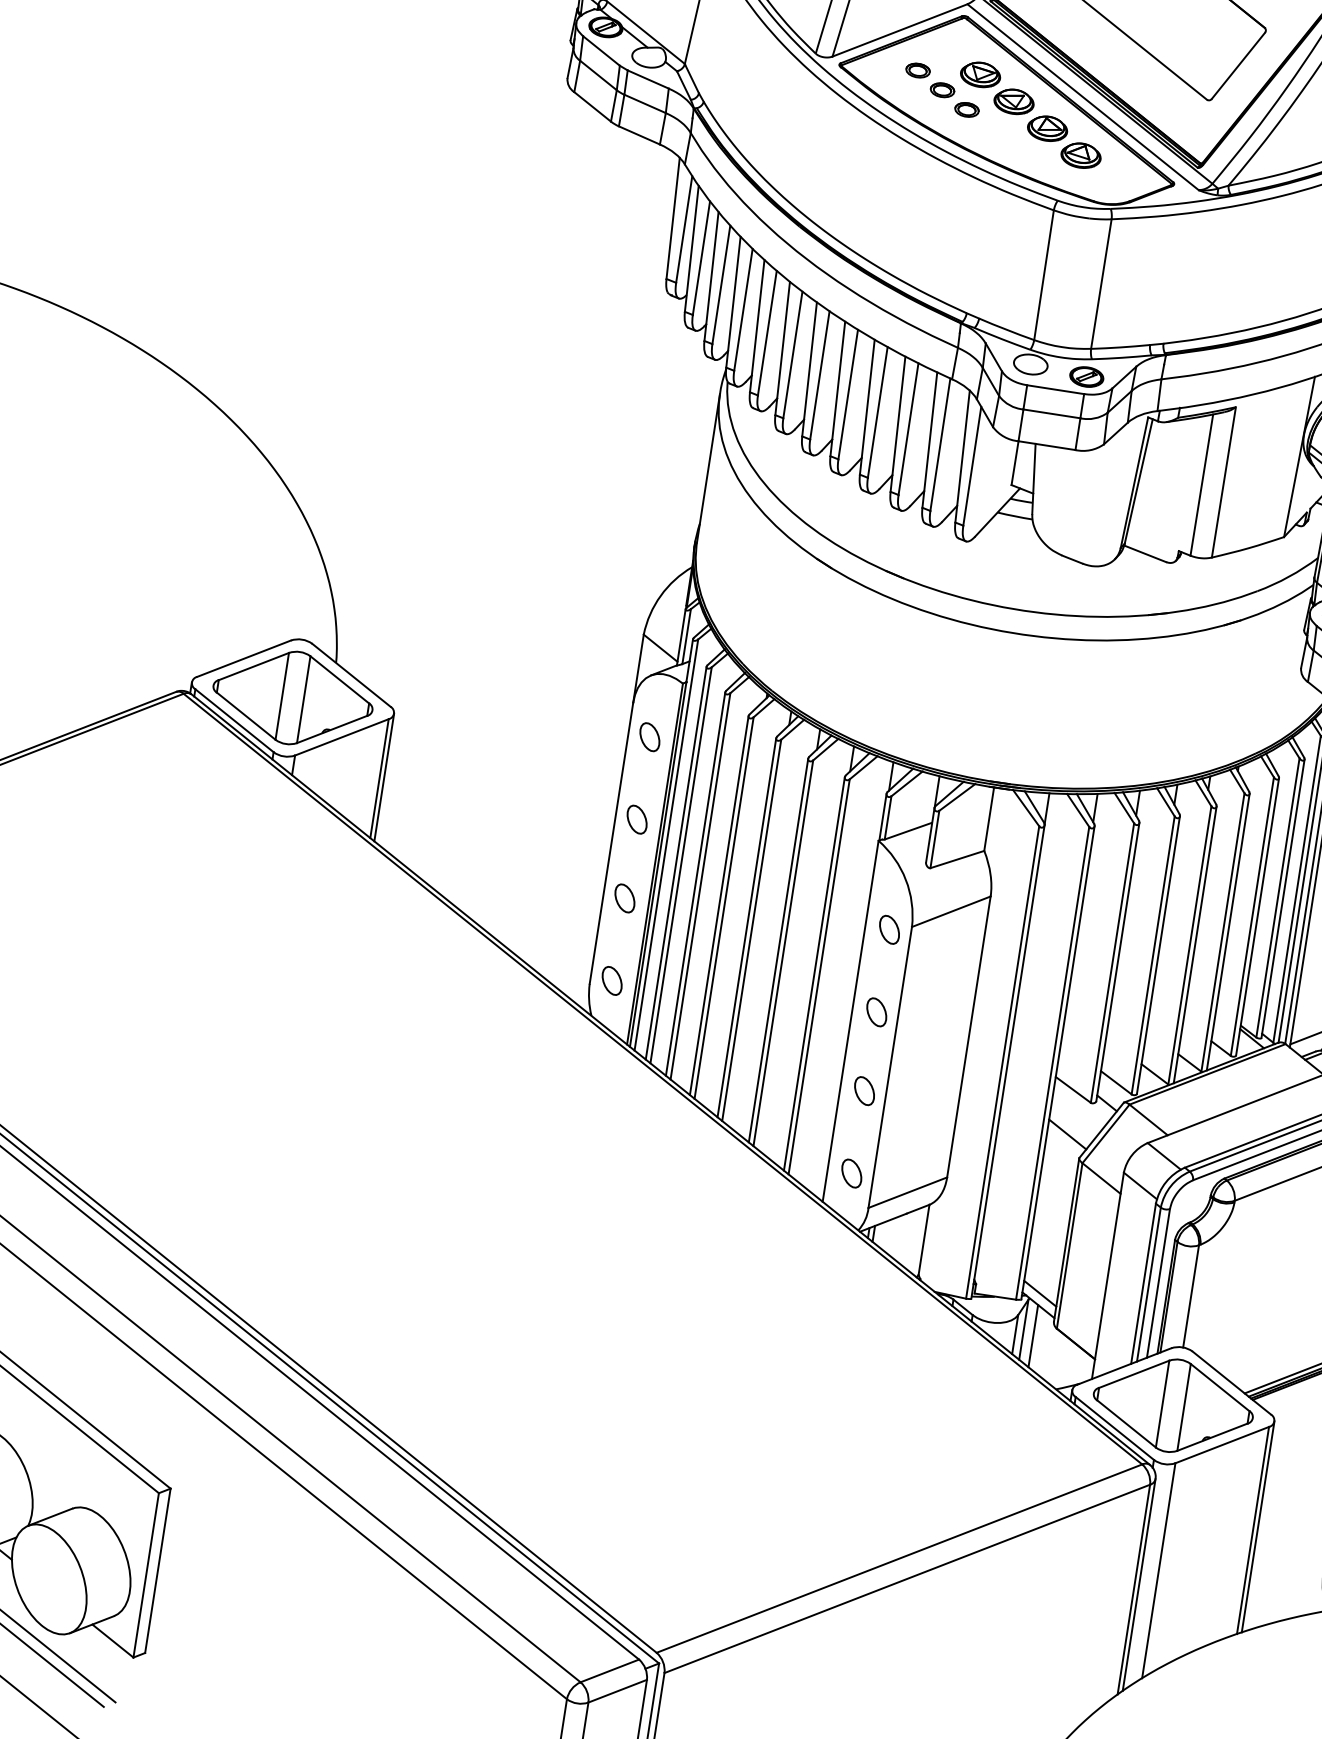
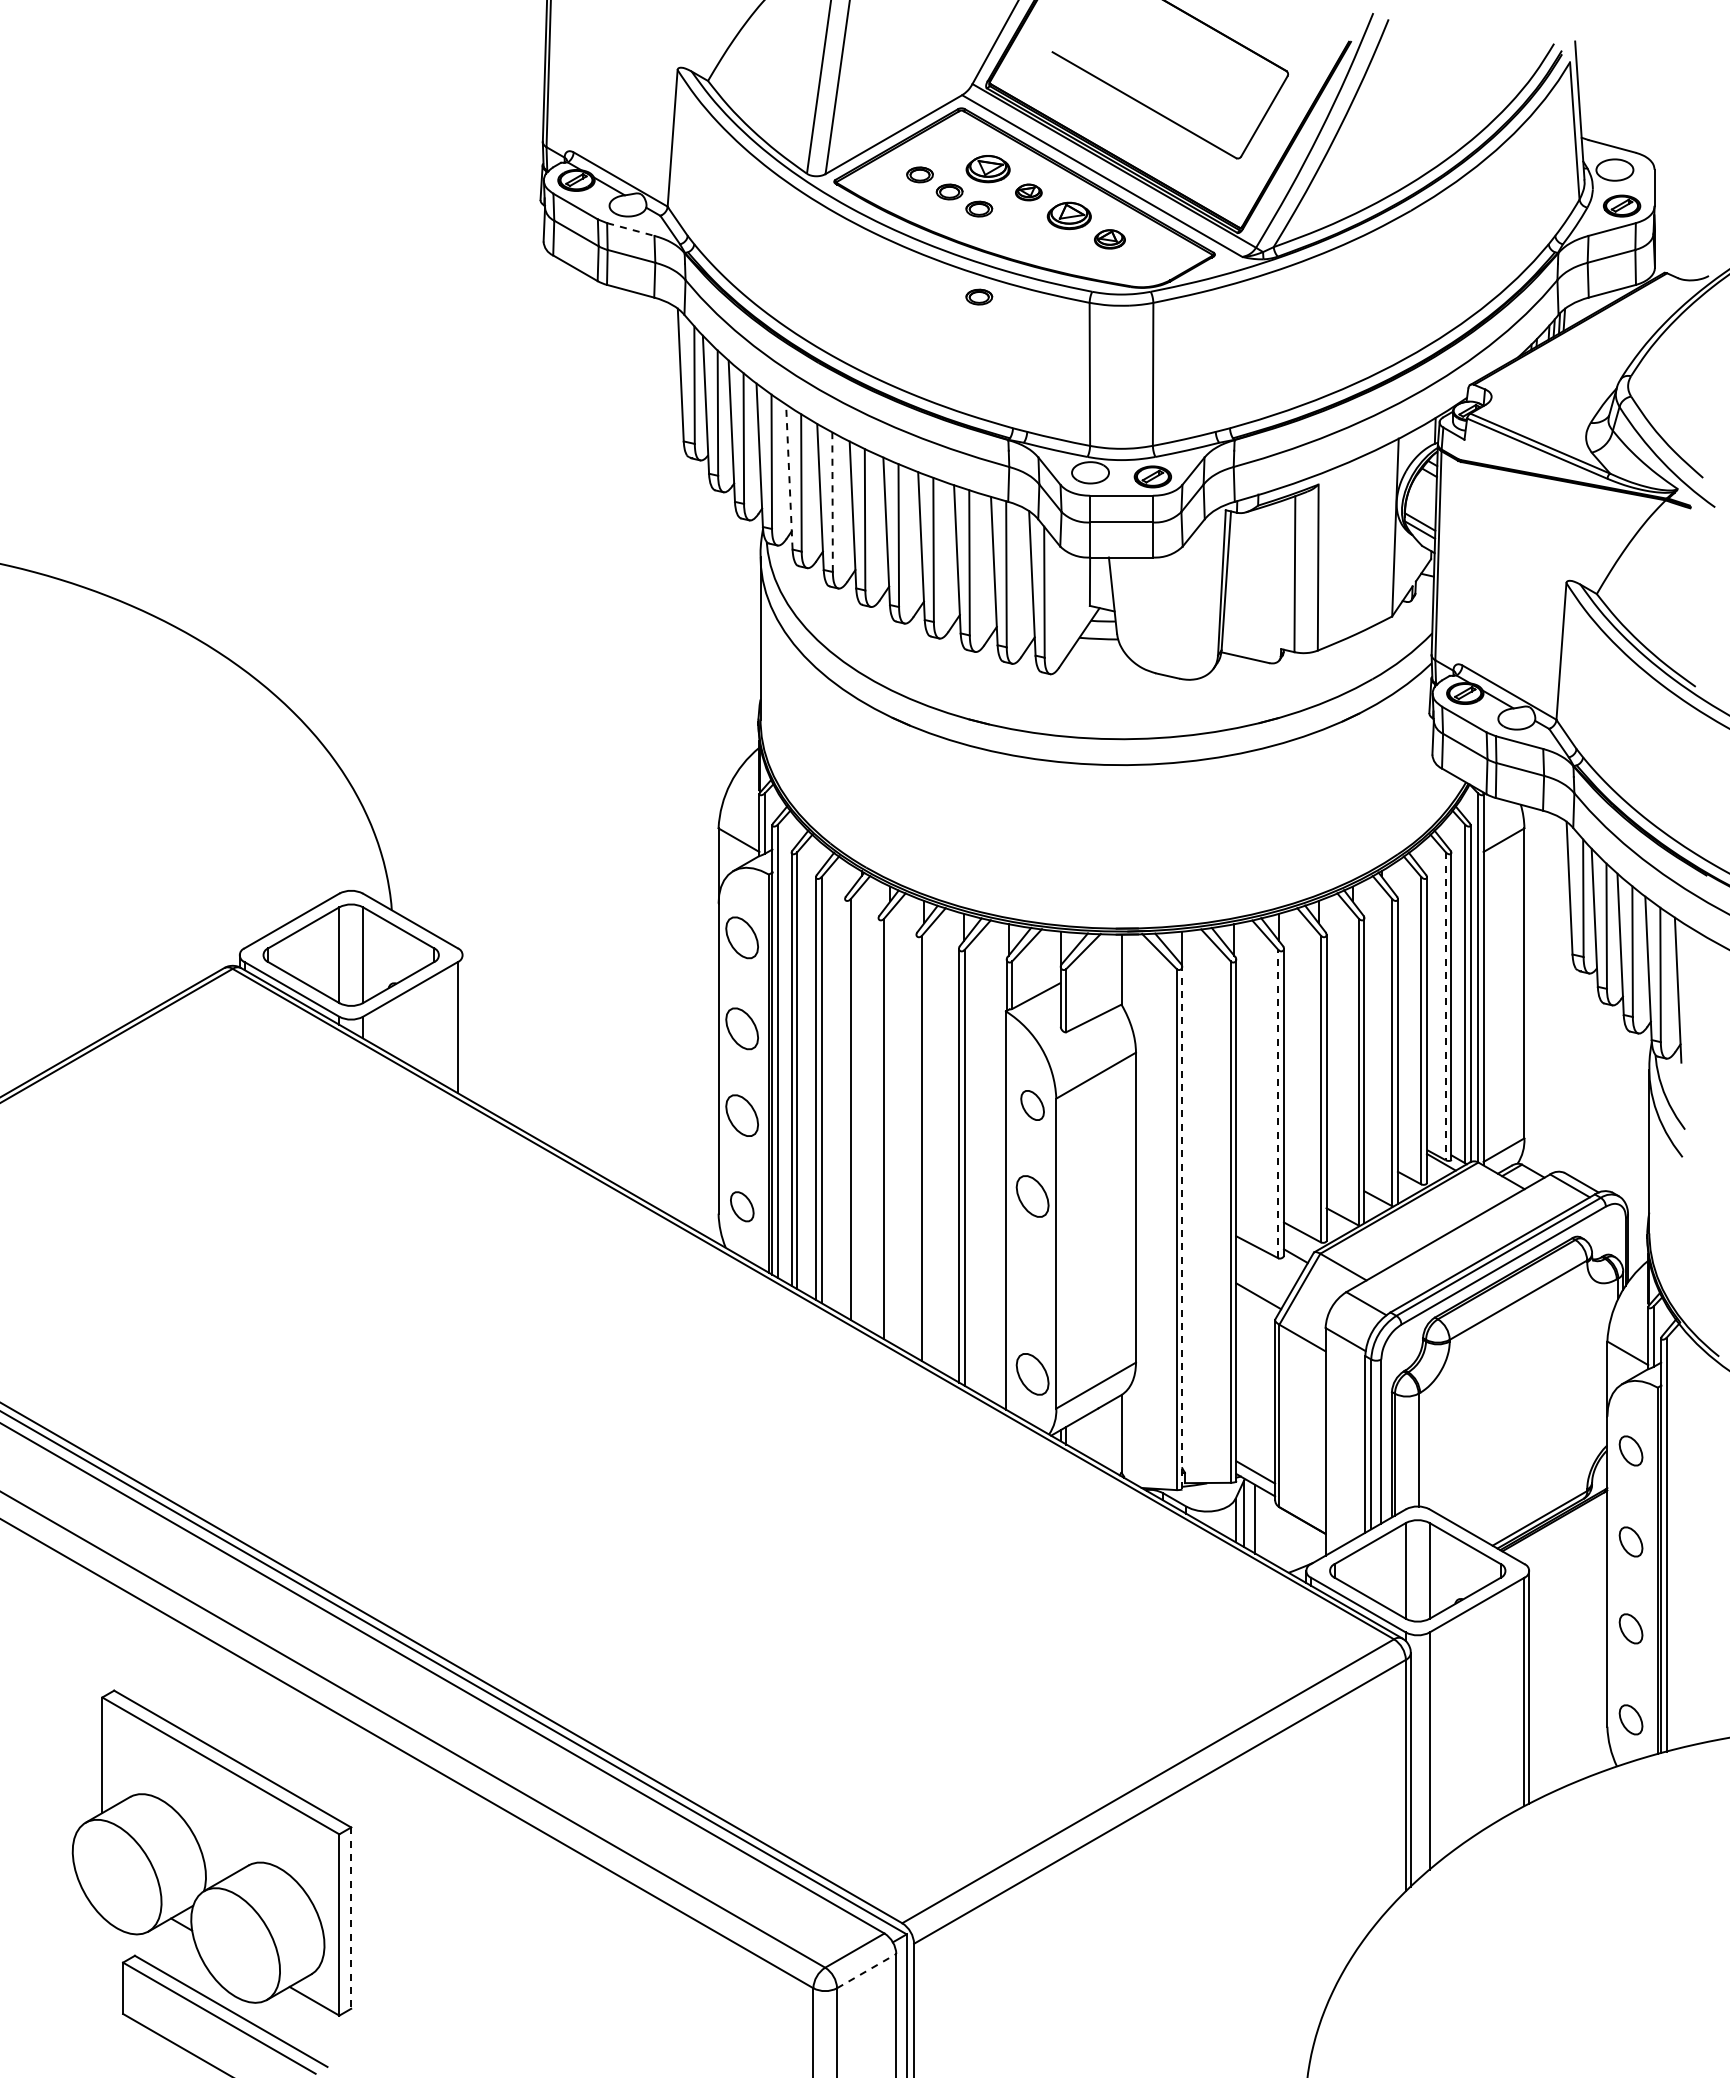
line: (648, 79) -> (631, 229), solid -> dashed
part: (1013, 101) -> (1028, 192), size x0.6
part: (1080, 155) -> (1109, 239), size x0.7
part: (954, 189) -> (979, 296), added
line: (757, 326) -> (789, 477), solid -> dashed
line: (792, 355) -> (832, 502), solid -> dashed
part: (650, 736) -> (742, 937), size x1.4
line: (384, 777) -> (462, 1025), removed
part: (637, 819) -> (742, 1028), size x1.4
part: (625, 898) -> (742, 1115), size x1.4
line: (1277, 898) -> (1445, 1006), solid -> dashed
line: (719, 905) -> (845, 1107), removed
line: (746, 928) -> (878, 1127), removed
line: (778, 949) -> (916, 1145), removed
line: (1112, 962) -> (1278, 1103), solid -> dashed
part: (876, 1012) -> (1032, 1196), size x1.4
line: (1008, 1061) -> (1182, 1227), solid -> dashed
part: (864, 1091) -> (1032, 1283), removed
part: (851, 1173) -> (1032, 1374), size x1.4
line: (158, 1571) -> (351, 1918), solid -> dashed
line: (618, 1690) -> (867, 1970), solid -> dashed

